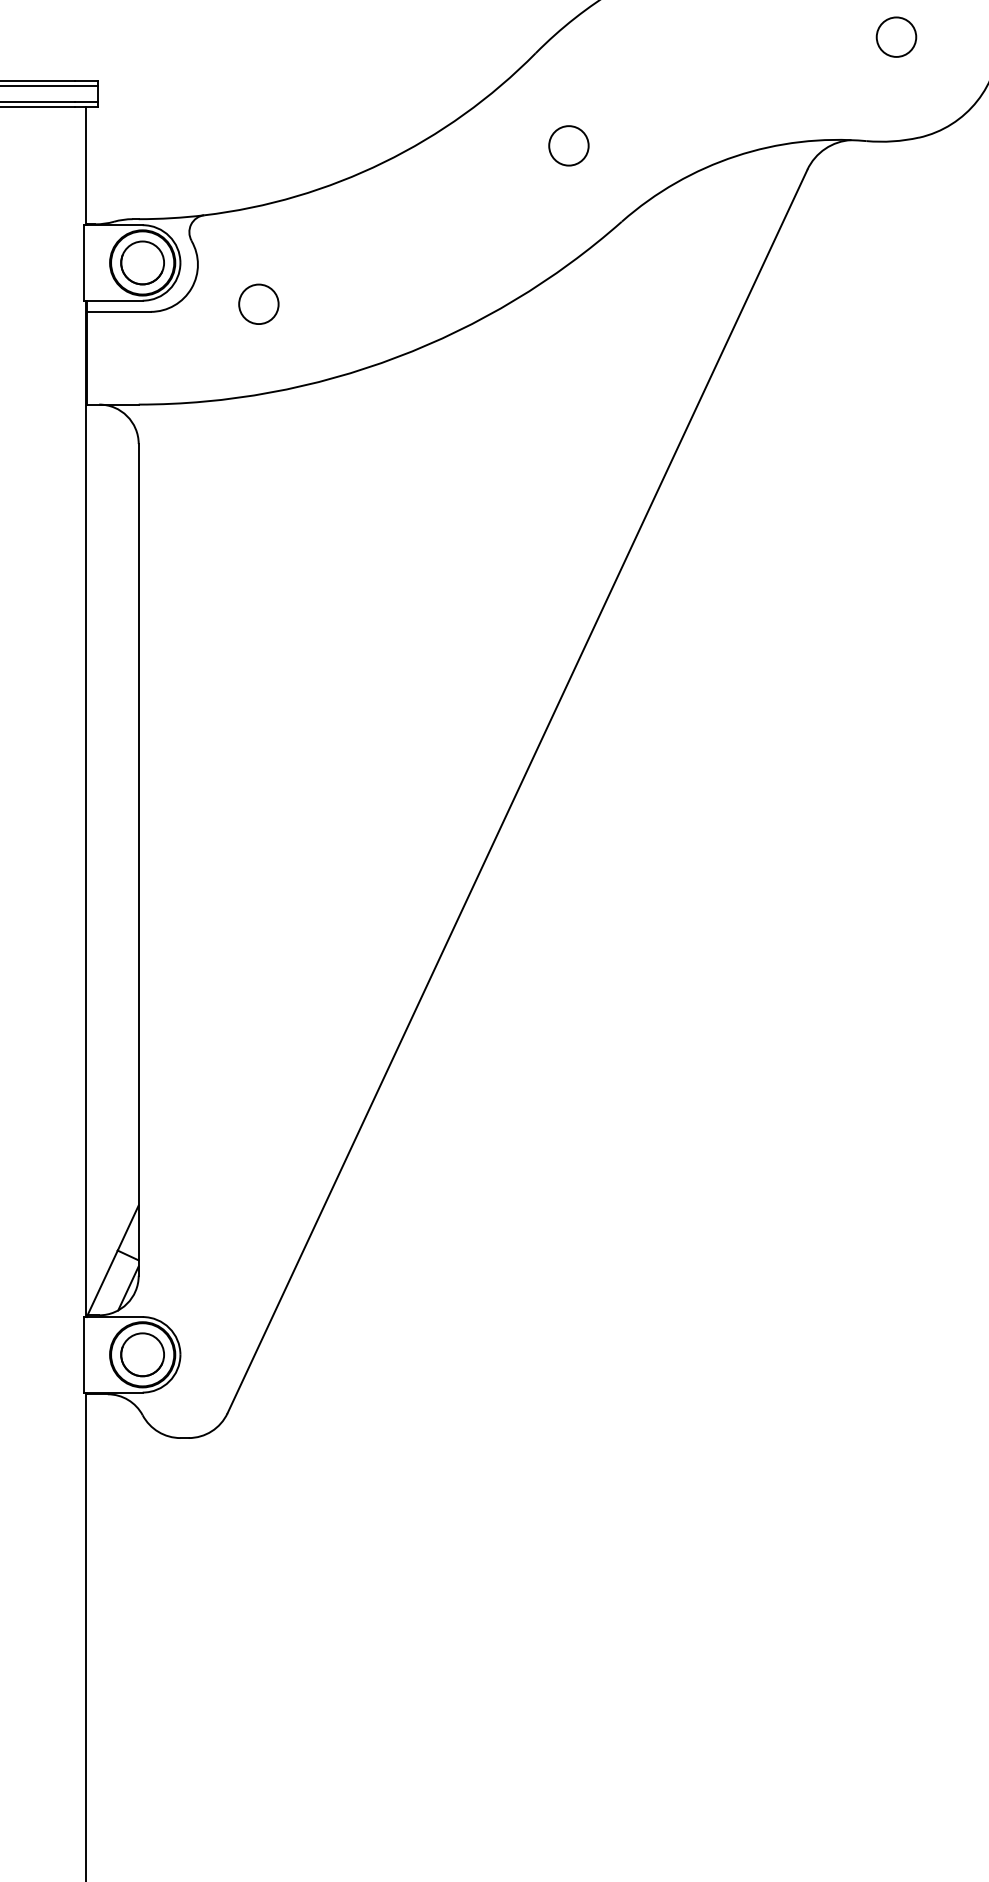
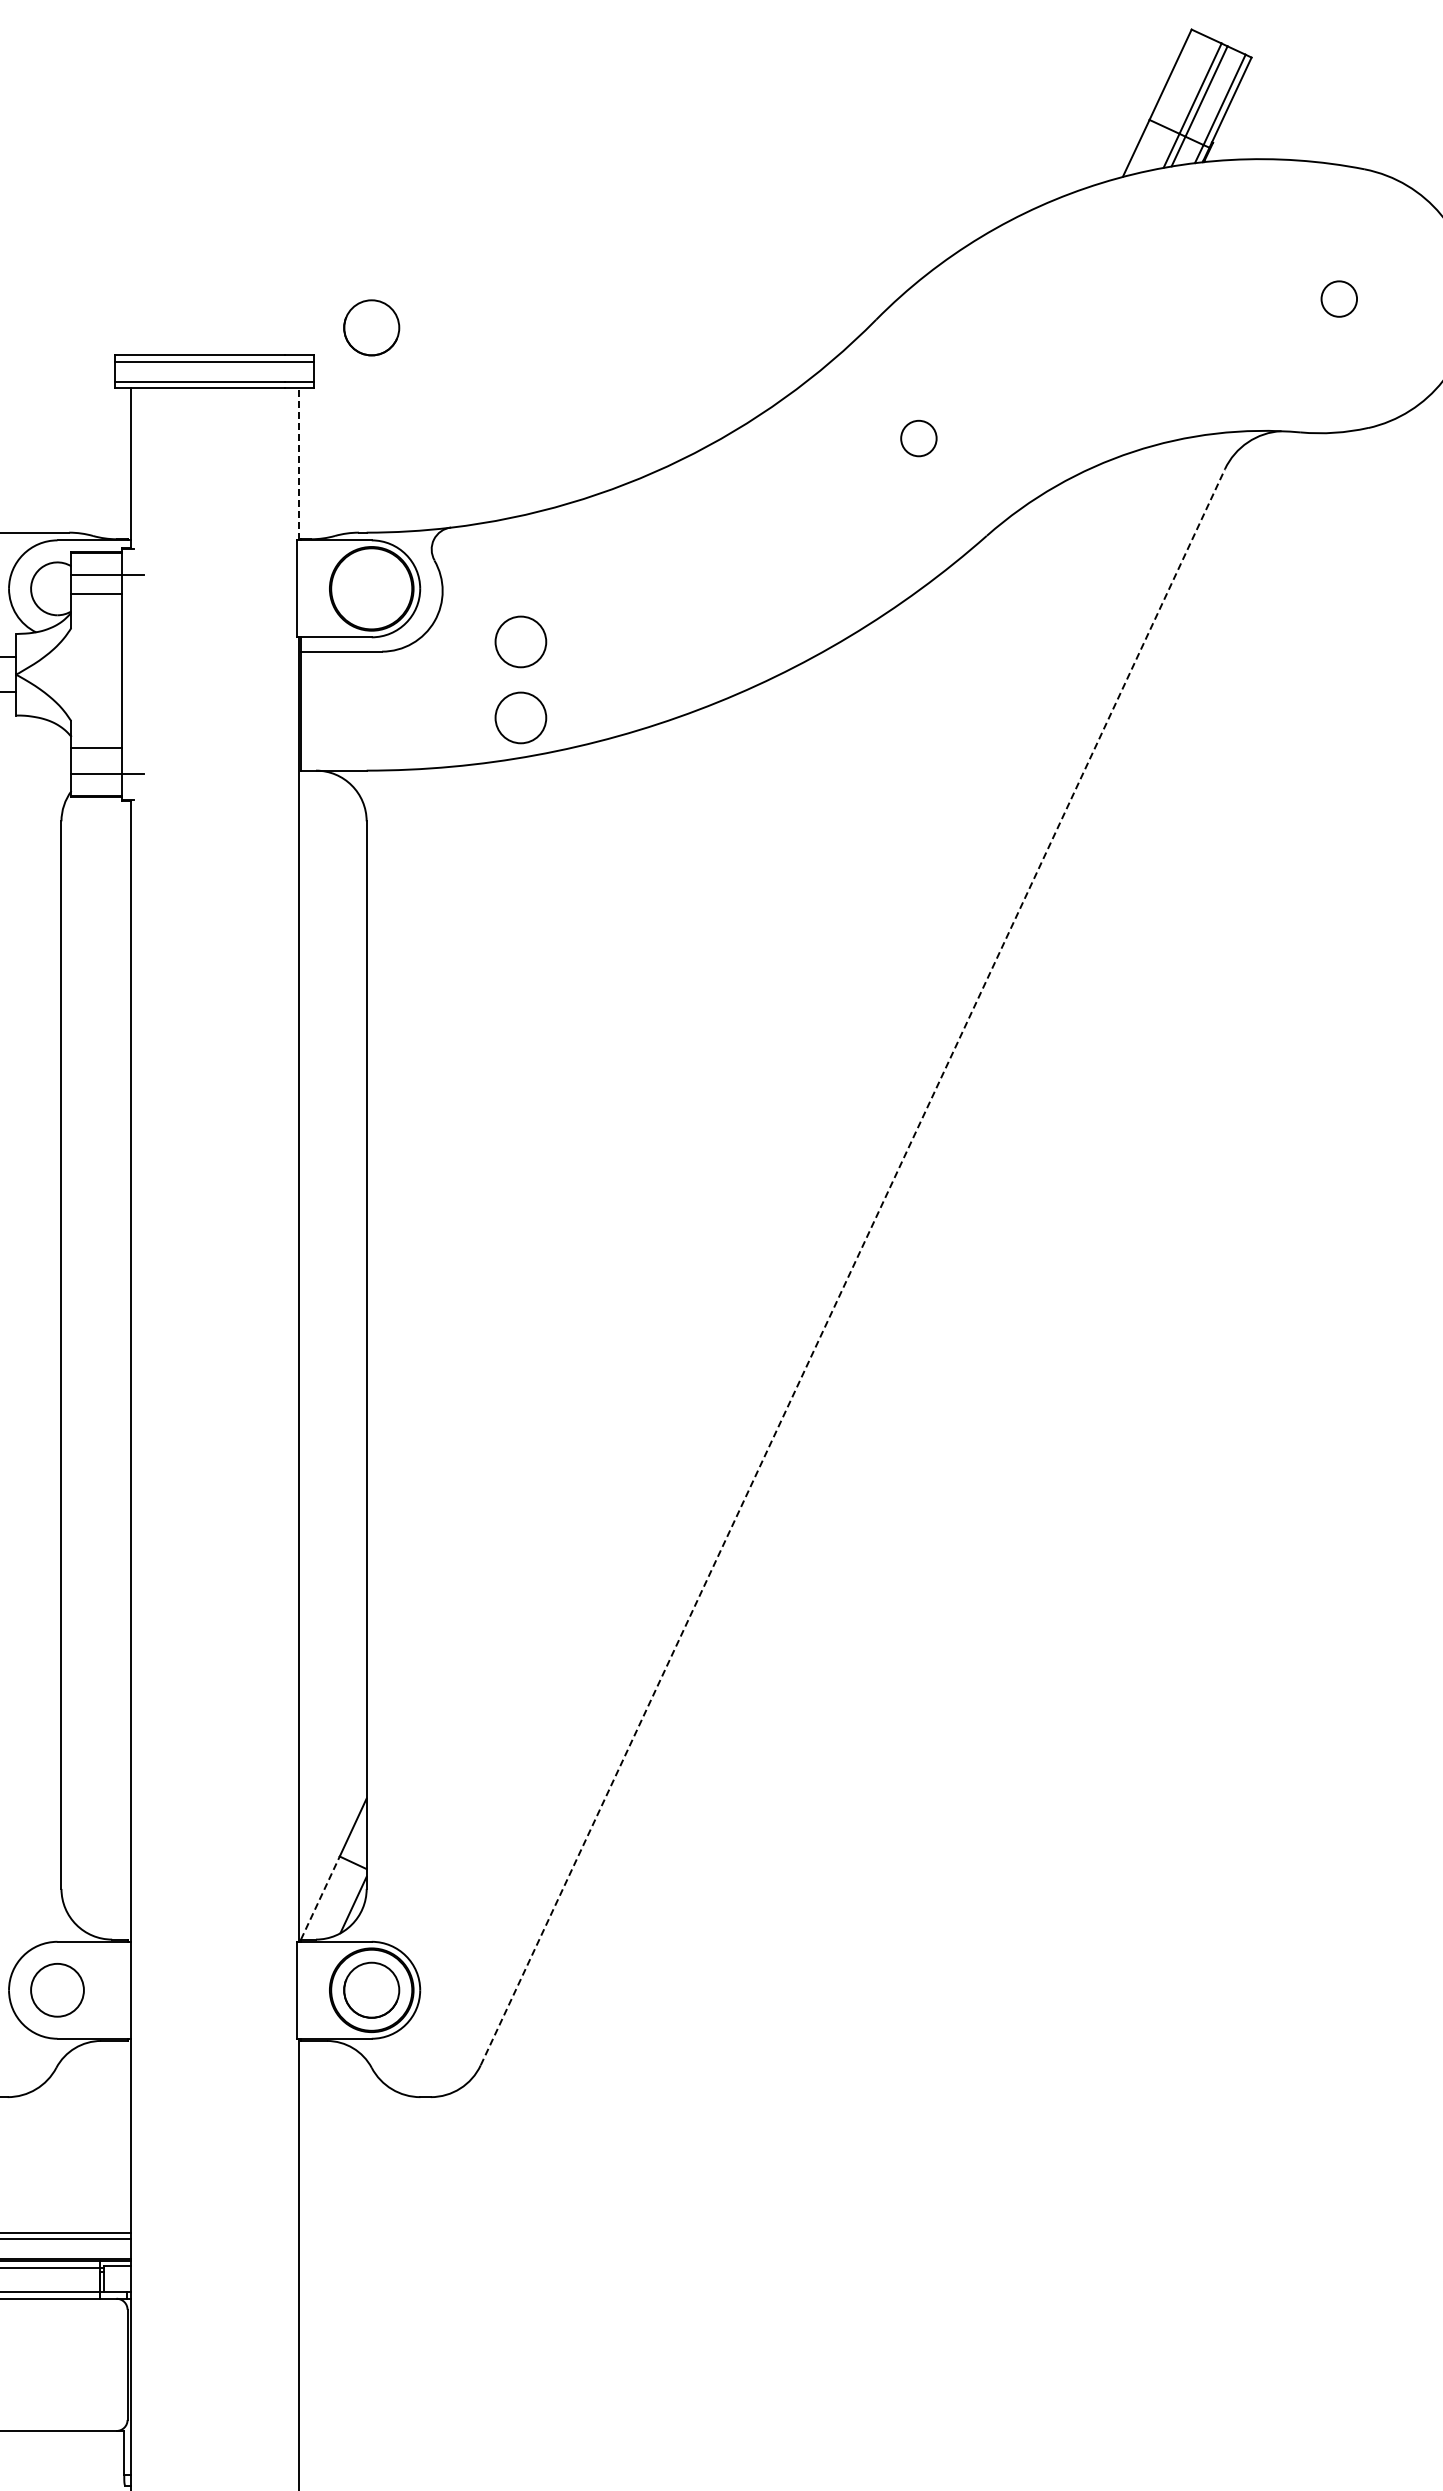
circle: (895, 36) -> (1338, 298), size x0.7
circle: (568, 145) -> (918, 438), size x0.7
line: (85, 165) -> (298, 463), solid -> dashed
circle: (142, 262) -> (371, 327), moved
circle: (258, 363) -> (520, 717), added
line: (518, 790) -> (853, 1266), solid -> dashed
line: (102, 1283) -> (320, 1898), solid -> dashed

